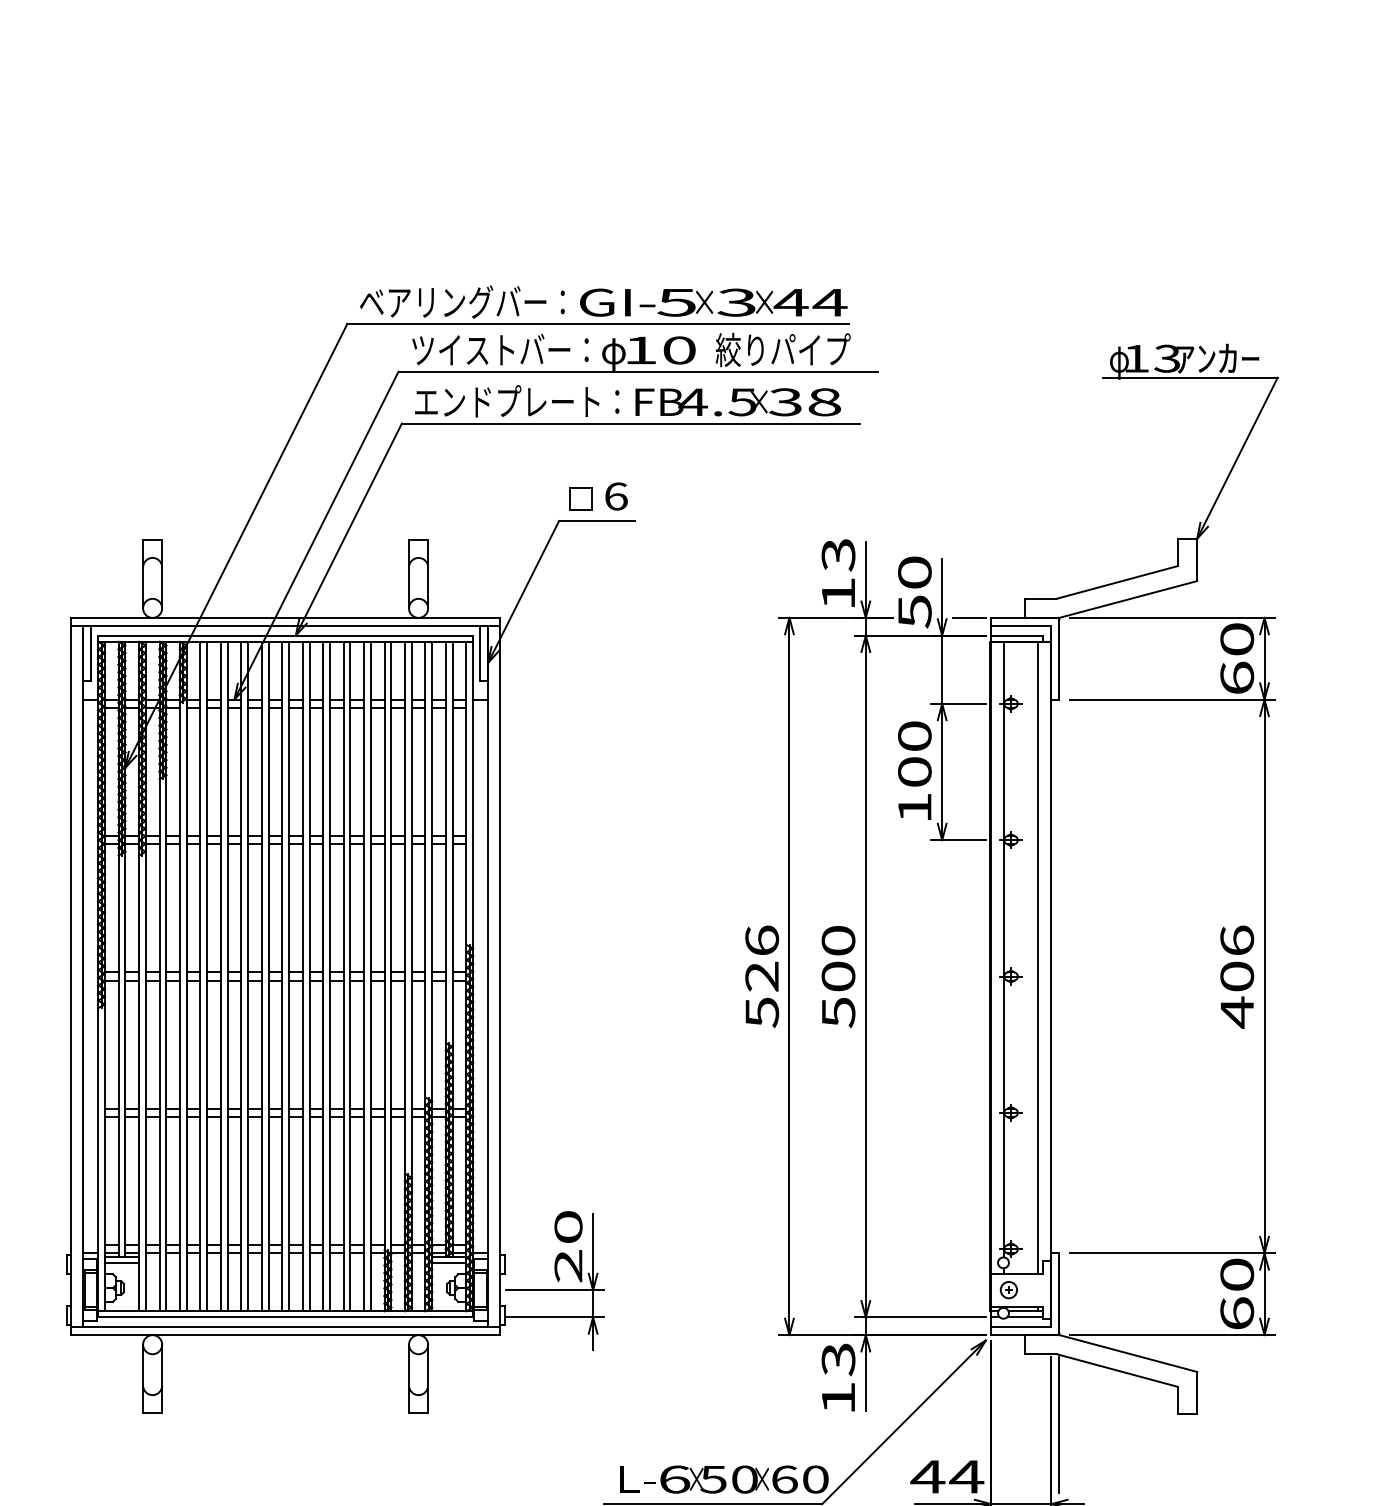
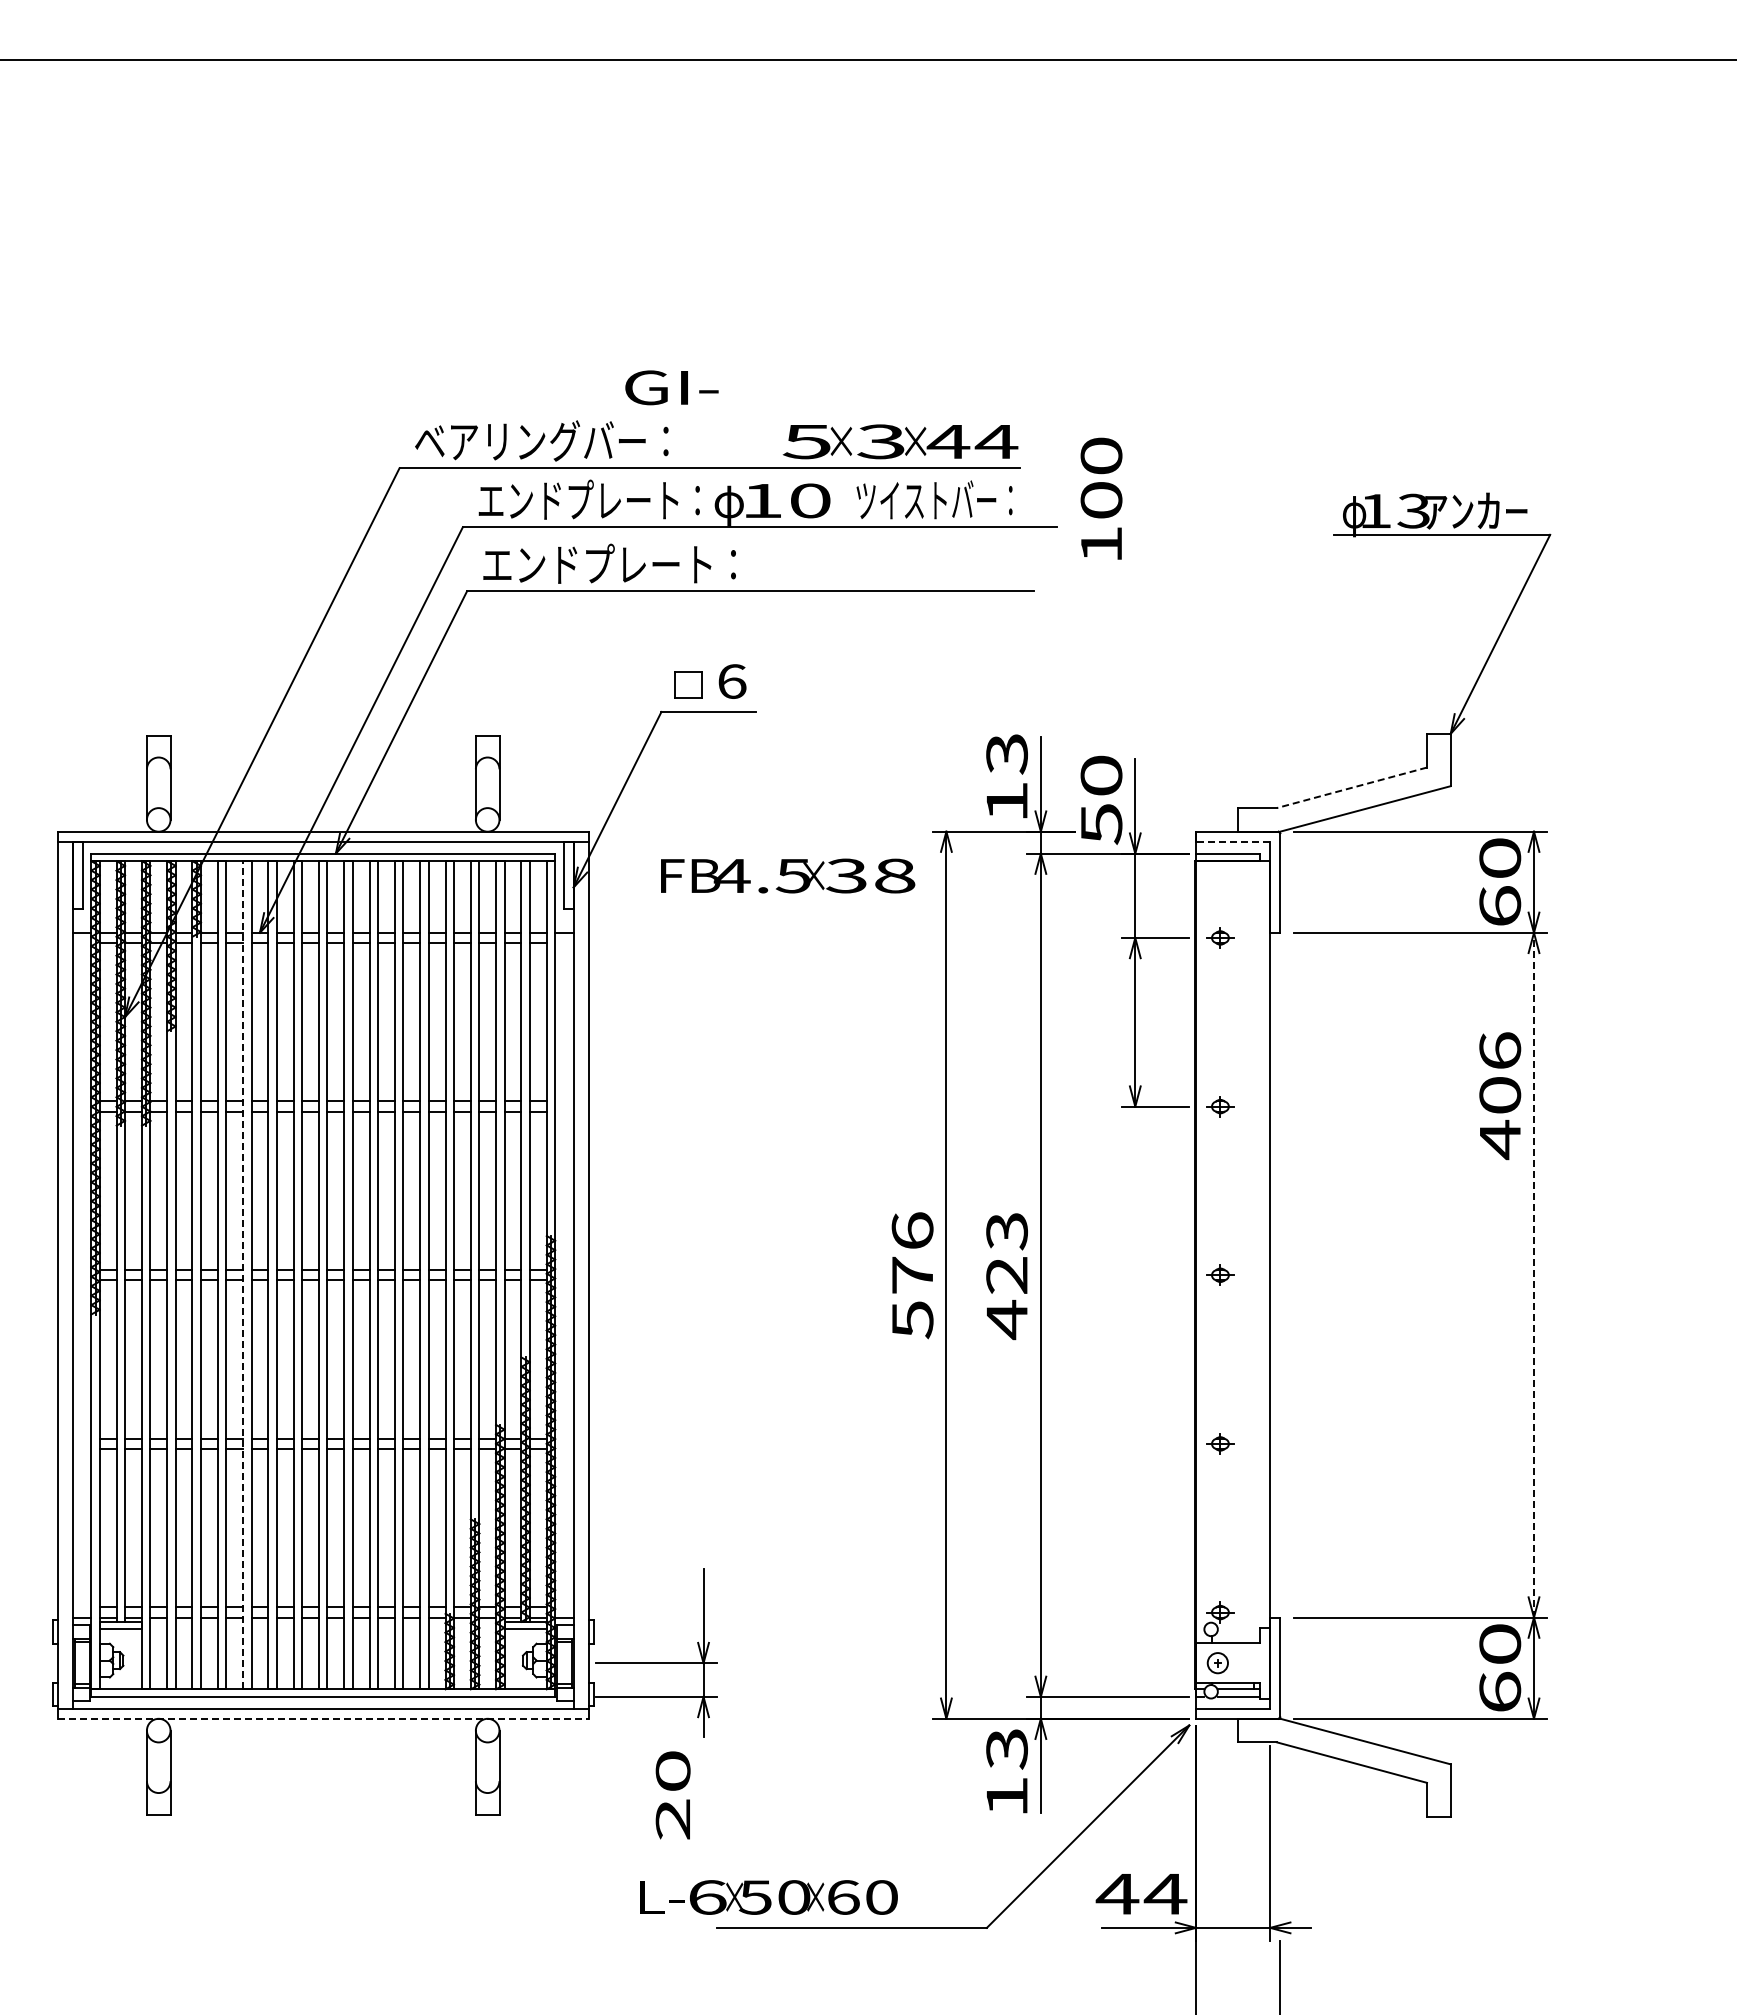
text: (617, 302) -> (671, 387), moved
text: (500, 349) -> (588, 499), ツイストバー： -> エンドプレート：
text: (783, 350) -> (938, 500), 絞りパイプ -> ツイストバー：
text: (738, 401) -> (788, 875), moved
line: (1116, 582) -> (1351, 787), solid -> dashed
line: (969, 617) -> (1168, 831), removed
line: (1020, 625) -> (1232, 841), solid -> dashed
text: (914, 770) -> (1101, 498), moved
line: (1004, 949) -> (1212, 1241), removed
line: (1038, 957) -> (1254, 1251), removed
line: (221, 975) -> (243, 1274), solid -> dashed
text: (761, 975) -> (911, 1274), 526 -> 576
line: (1264, 975) -> (1533, 1274), solid -> dashed
text: (838, 977) -> (1006, 1276), 500 -> 423
text: (1237, 977) -> (1500, 1096), moved
text: (568, 1246) -> (672, 1795), moved
line: (285, 1334) -> (323, 1718), solid -> dashed
line: (1059, 1425) -> (1280, 1830), removed
text: (724, 1479) -> (768, 1897), moved

